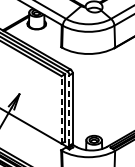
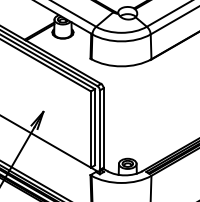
line: (61, 109) -> (90, 129), dashed -> solid
line: (69, 110) -> (99, 130), dashed -> solid

